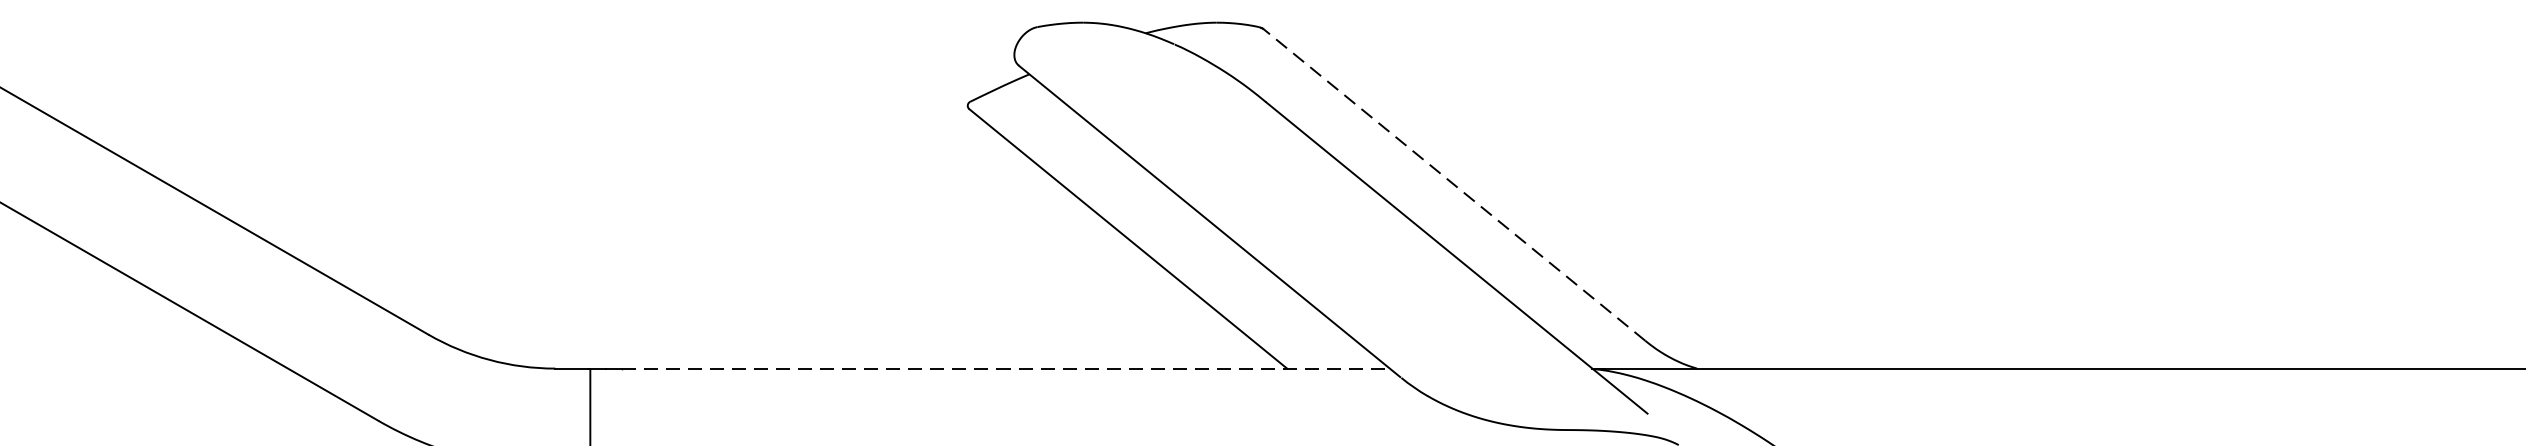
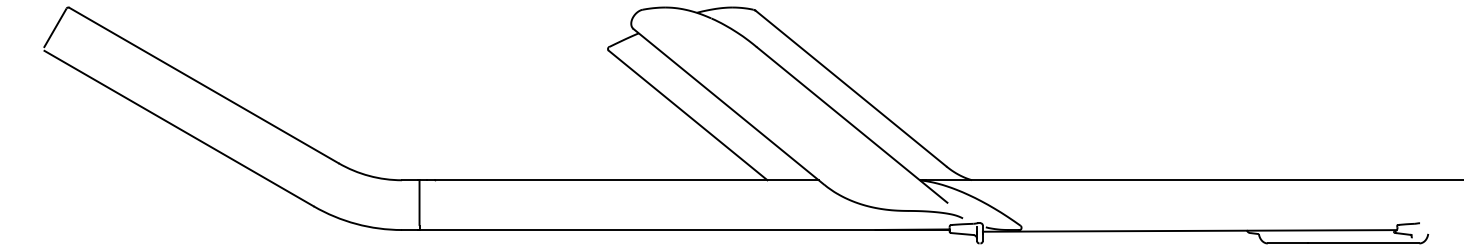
line: (1455, 184) -> (851, 88), dashed -> solid
line: (1006, 369) -> (627, 180), dashed -> solid

